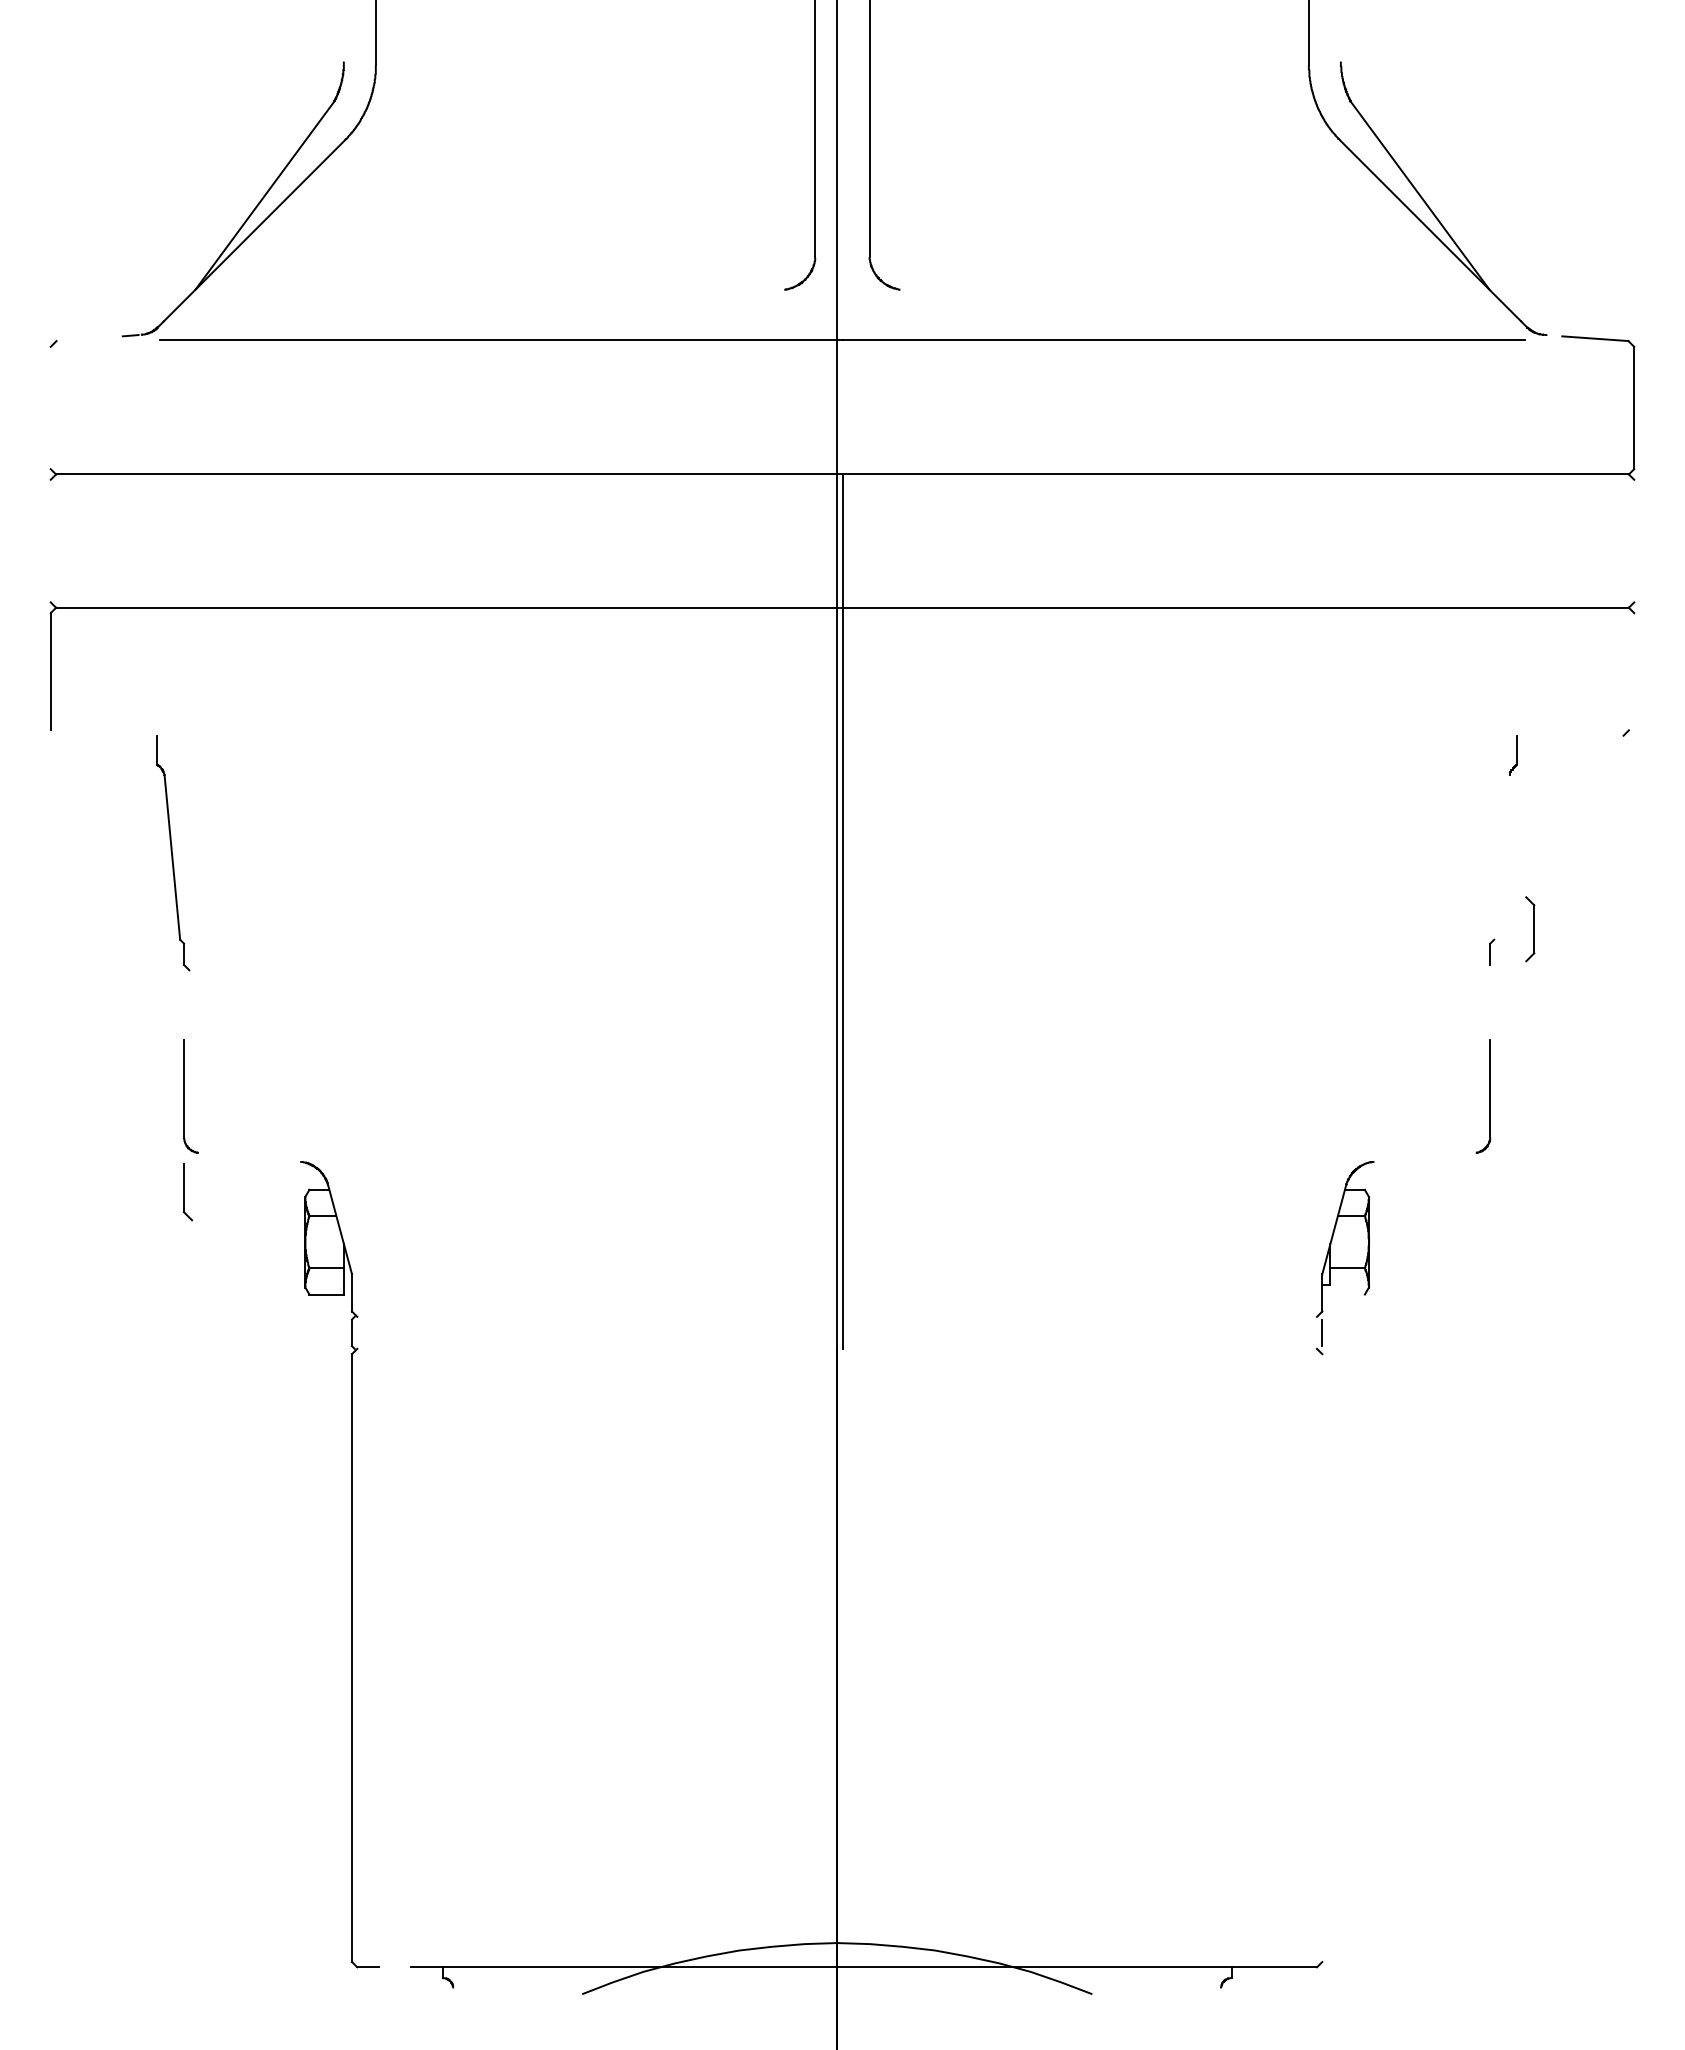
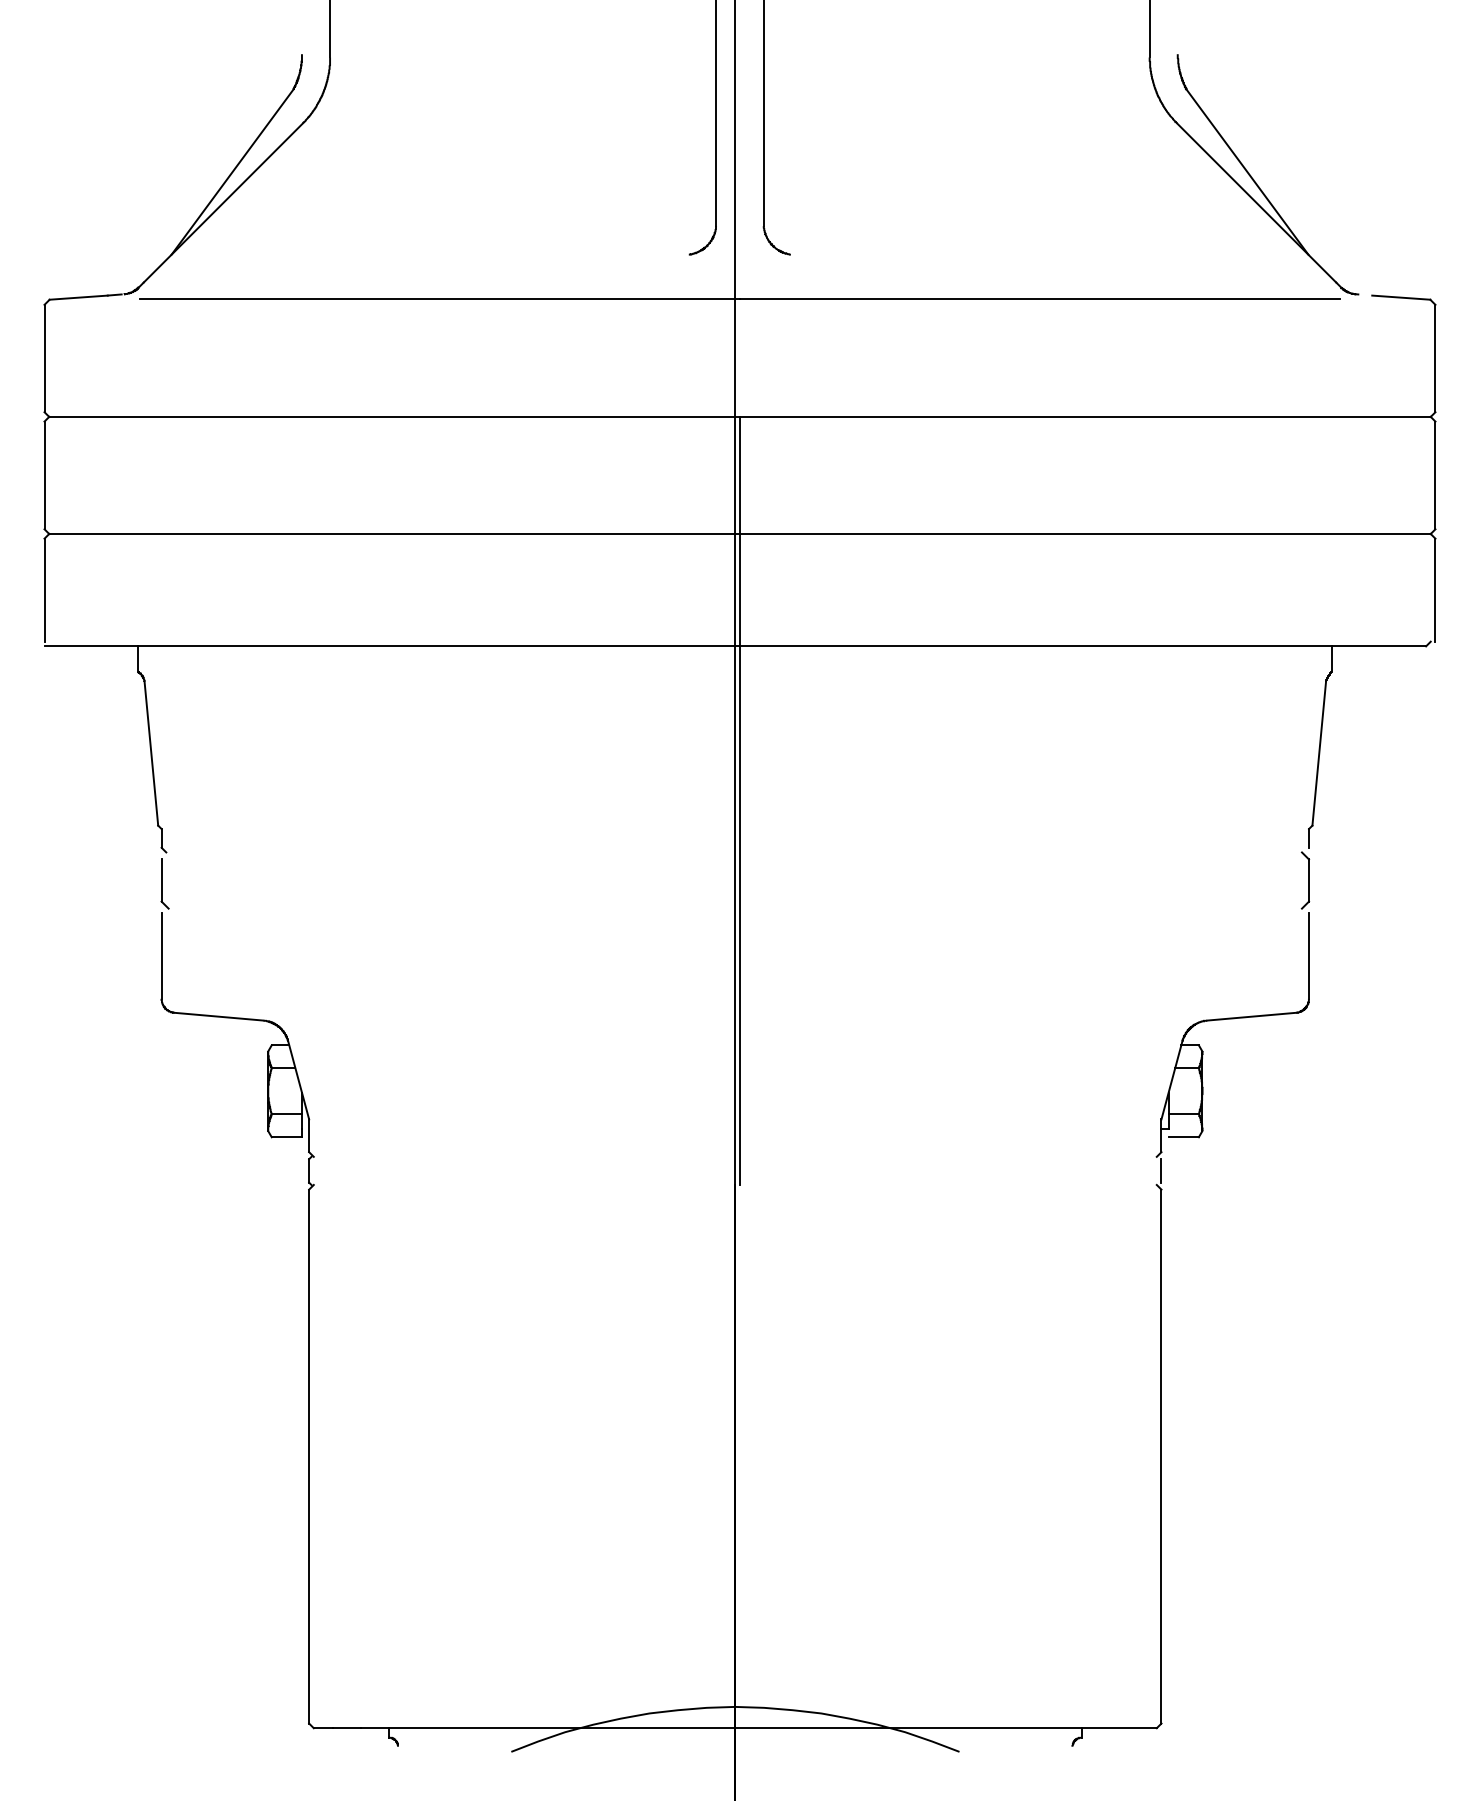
line: (89, 338) -> (78, 297), added
line: (50, 407) -> (44, 358), added
line: (50, 540) -> (44, 474), added
line: (1634, 540) -> (1435, 474), added
line: (1634, 671) -> (1435, 589), added
line: (836, 735) -> (734, 646), added
line: (1501, 857) -> (1318, 753), added
part: (1530, 929) -> (1305, 880), moved
line: (249, 1156) -> (219, 1016), added
line: (1424, 1156) -> (1251, 1016), added
part: (188, 1192) -> (165, 884), moved
line: (1347, 1294) -> (1183, 1137), added
line: (1322, 1657) -> (1161, 1456), added
line: (394, 1967) -> (346, 1728), added

